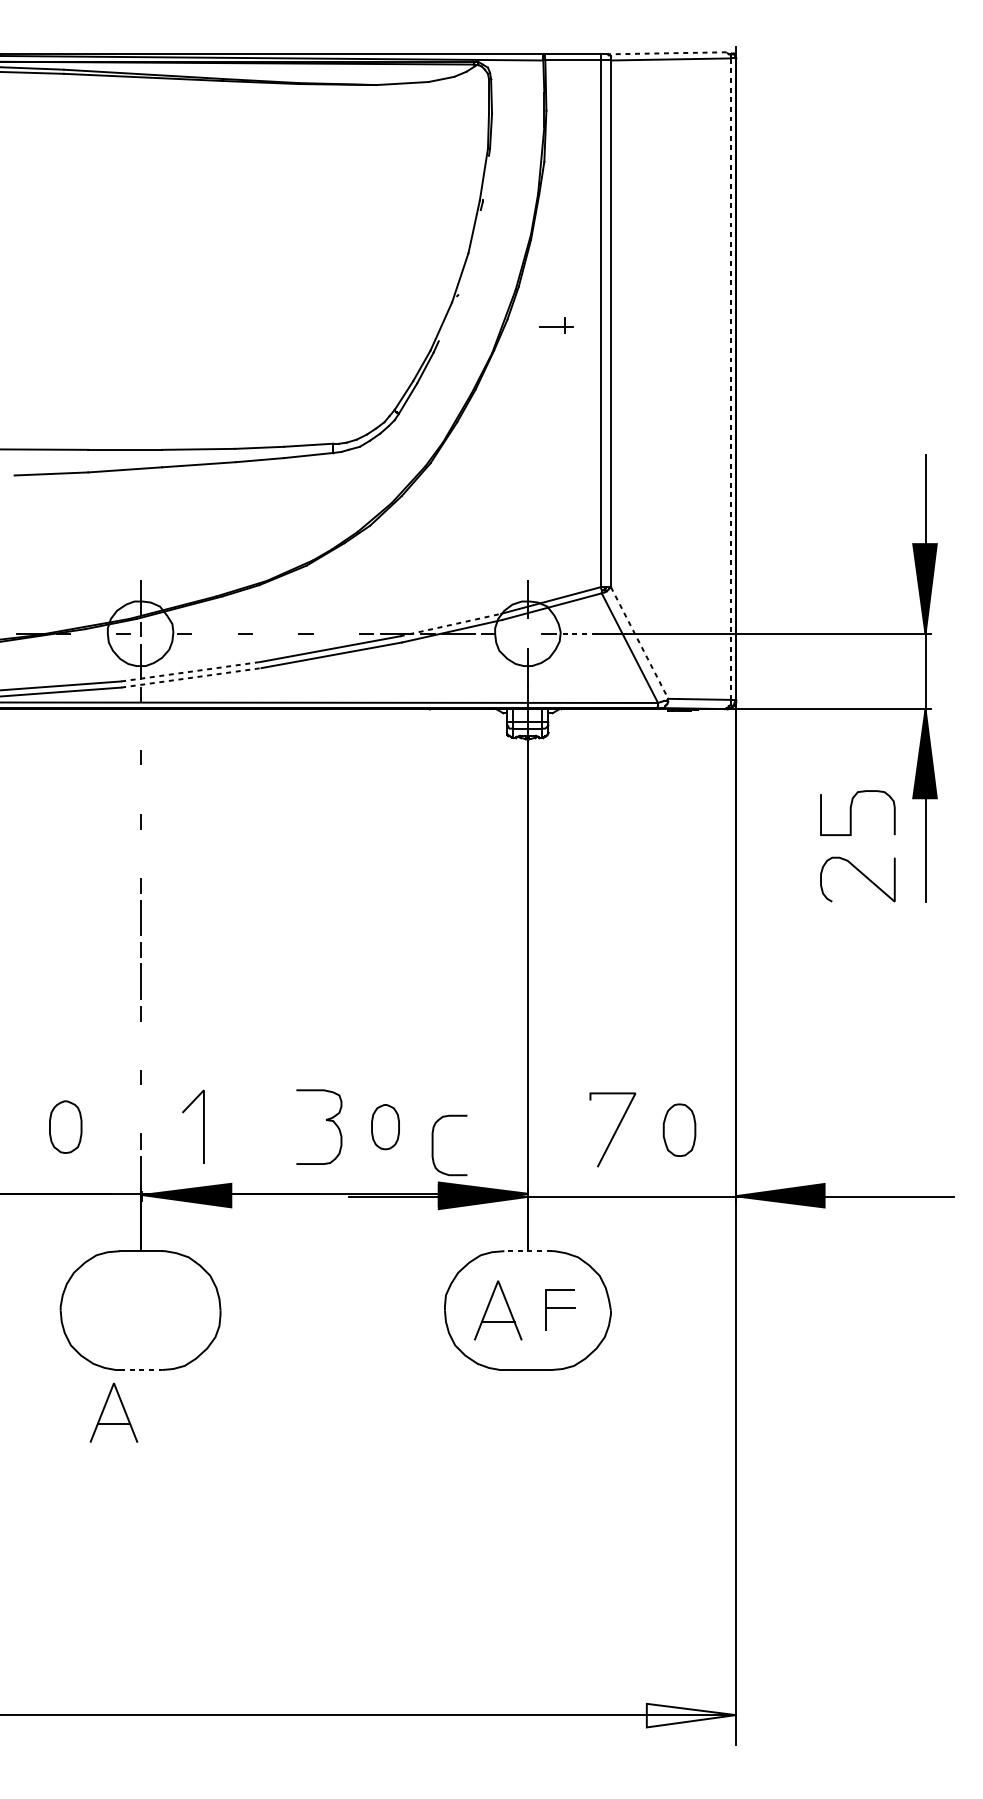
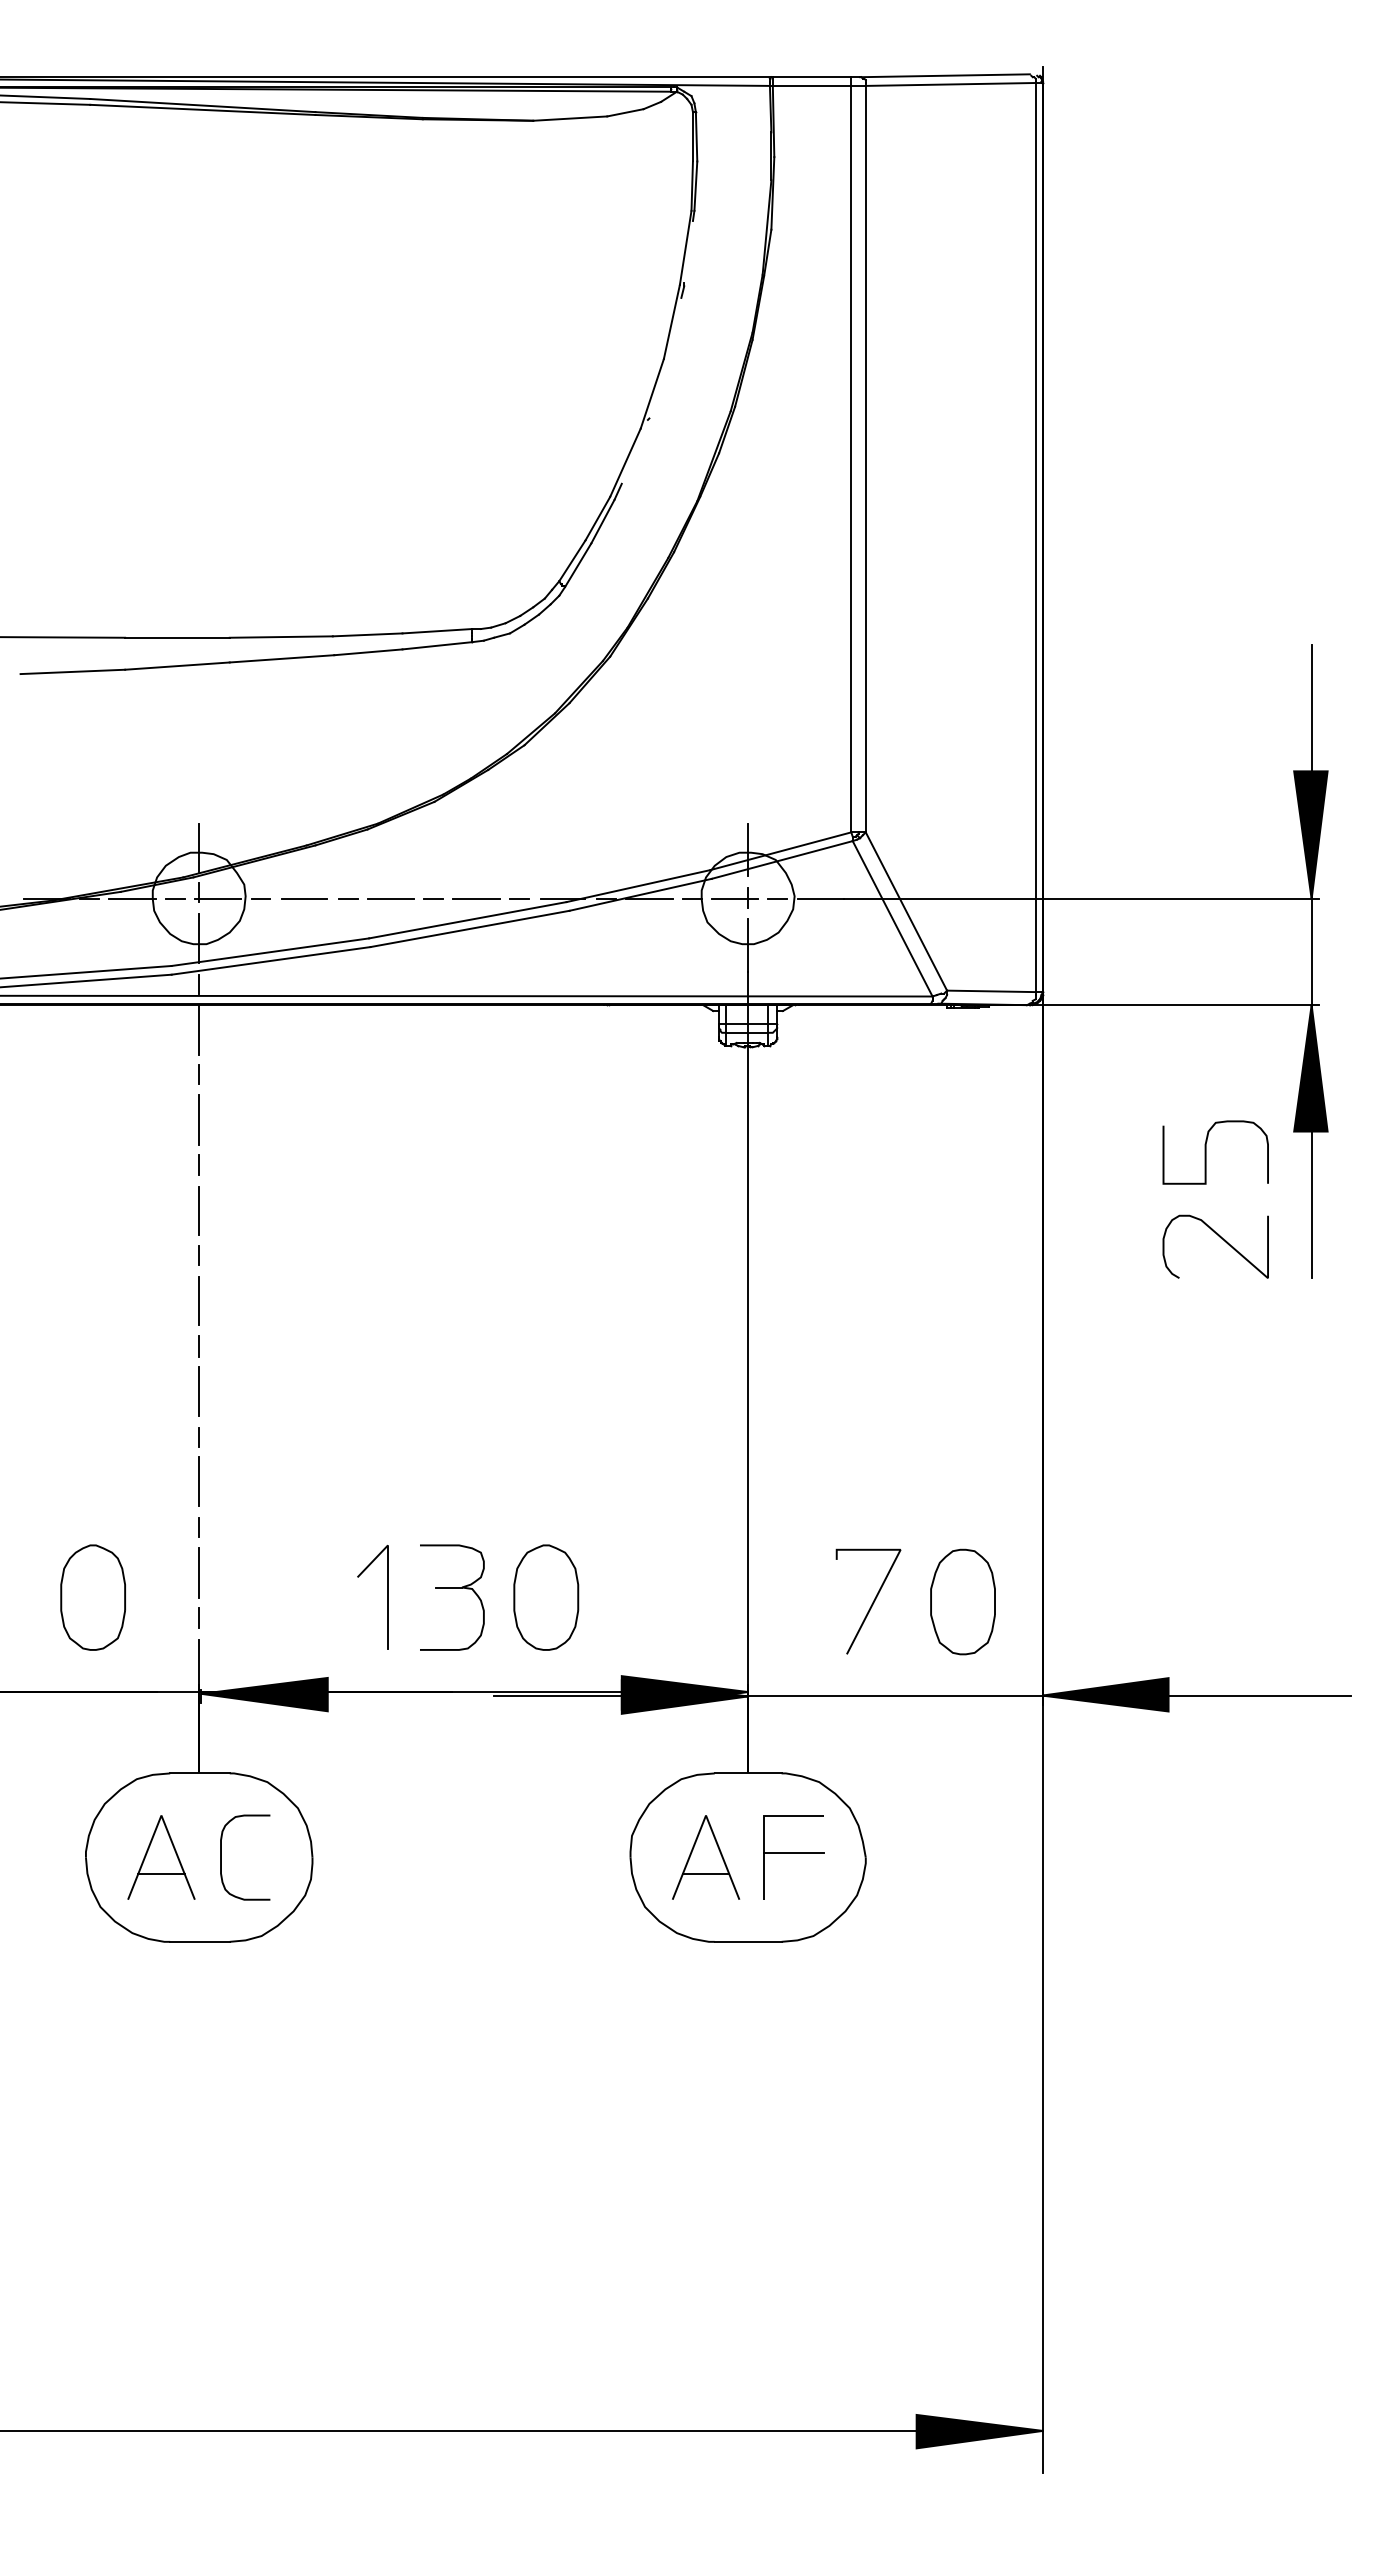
line: (666, 53) -> (944, 75), dashed -> solid
part: (555, 325) -> (734, 897), moved
line: (730, 379) -> (1035, 537), dashed -> solid
line: (450, 625) -> (638, 886), dashed -> solid
line: (93, 634) -> (132, 899), added
line: (153, 634) -> (217, 899), added
line: (214, 634) -> (304, 899), added
line: (275, 634) -> (390, 899), added
line: (336, 634) -> (476, 899), added
line: (579, 634) -> (821, 899), dashed -> solid
line: (639, 643) -> (906, 911), dashed -> solid
line: (190, 671) -> (270, 952), dashed -> solid
line: (191, 677) -> (271, 960), dashed -> solid
line: (140, 726) -> (199, 1029), added
line: (140, 789) -> (199, 1119), added
line: (140, 853) -> (199, 1210), added
line: (140, 1045) -> (199, 1481), added
line: (140, 1109) -> (199, 1572), added
line: (316, 1120) -> (448, 1587), added
part: (65, 1127) -> (92, 1597), size x1.43
line: (203, 1127) -> (387, 1597), moved
part: (385, 1127) -> (546, 1597), size x1.67
part: (679, 1129) -> (962, 1601), size x1.43
curve: (432, 1145) -> (221, 1857), moved
line: (527, 1251) -> (747, 1773), dashed -> solid
part: (559, 1310) -> (793, 1857), size x1.43
line: (140, 1369) -> (199, 1941), dashed -> solid
part: (114, 1412) -> (161, 1857), moved
fill: (691, 1715) -> (979, 2431), added

